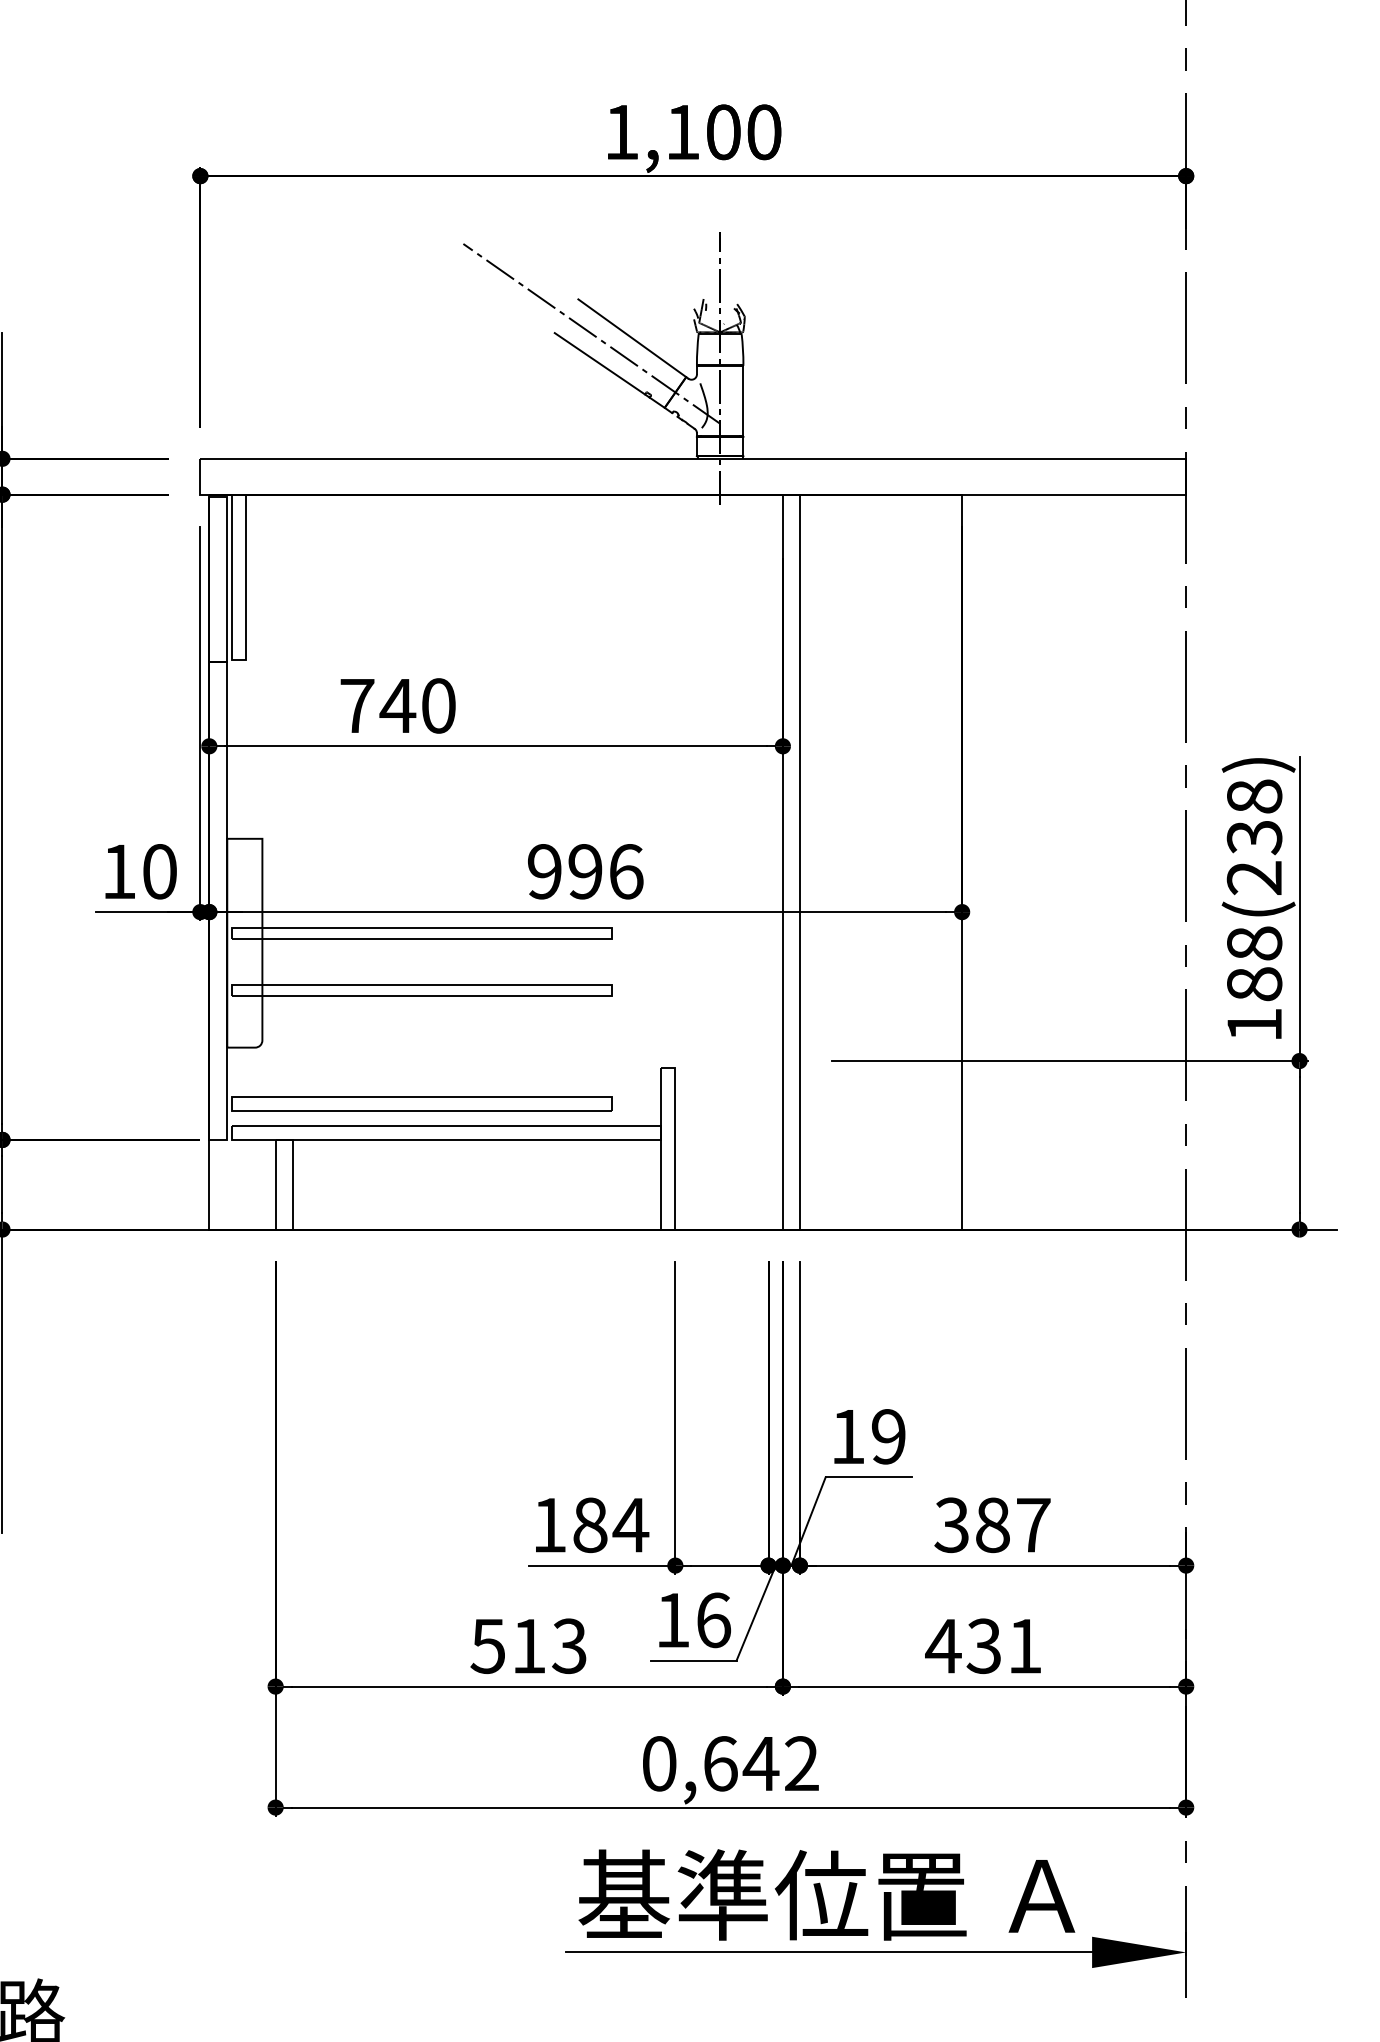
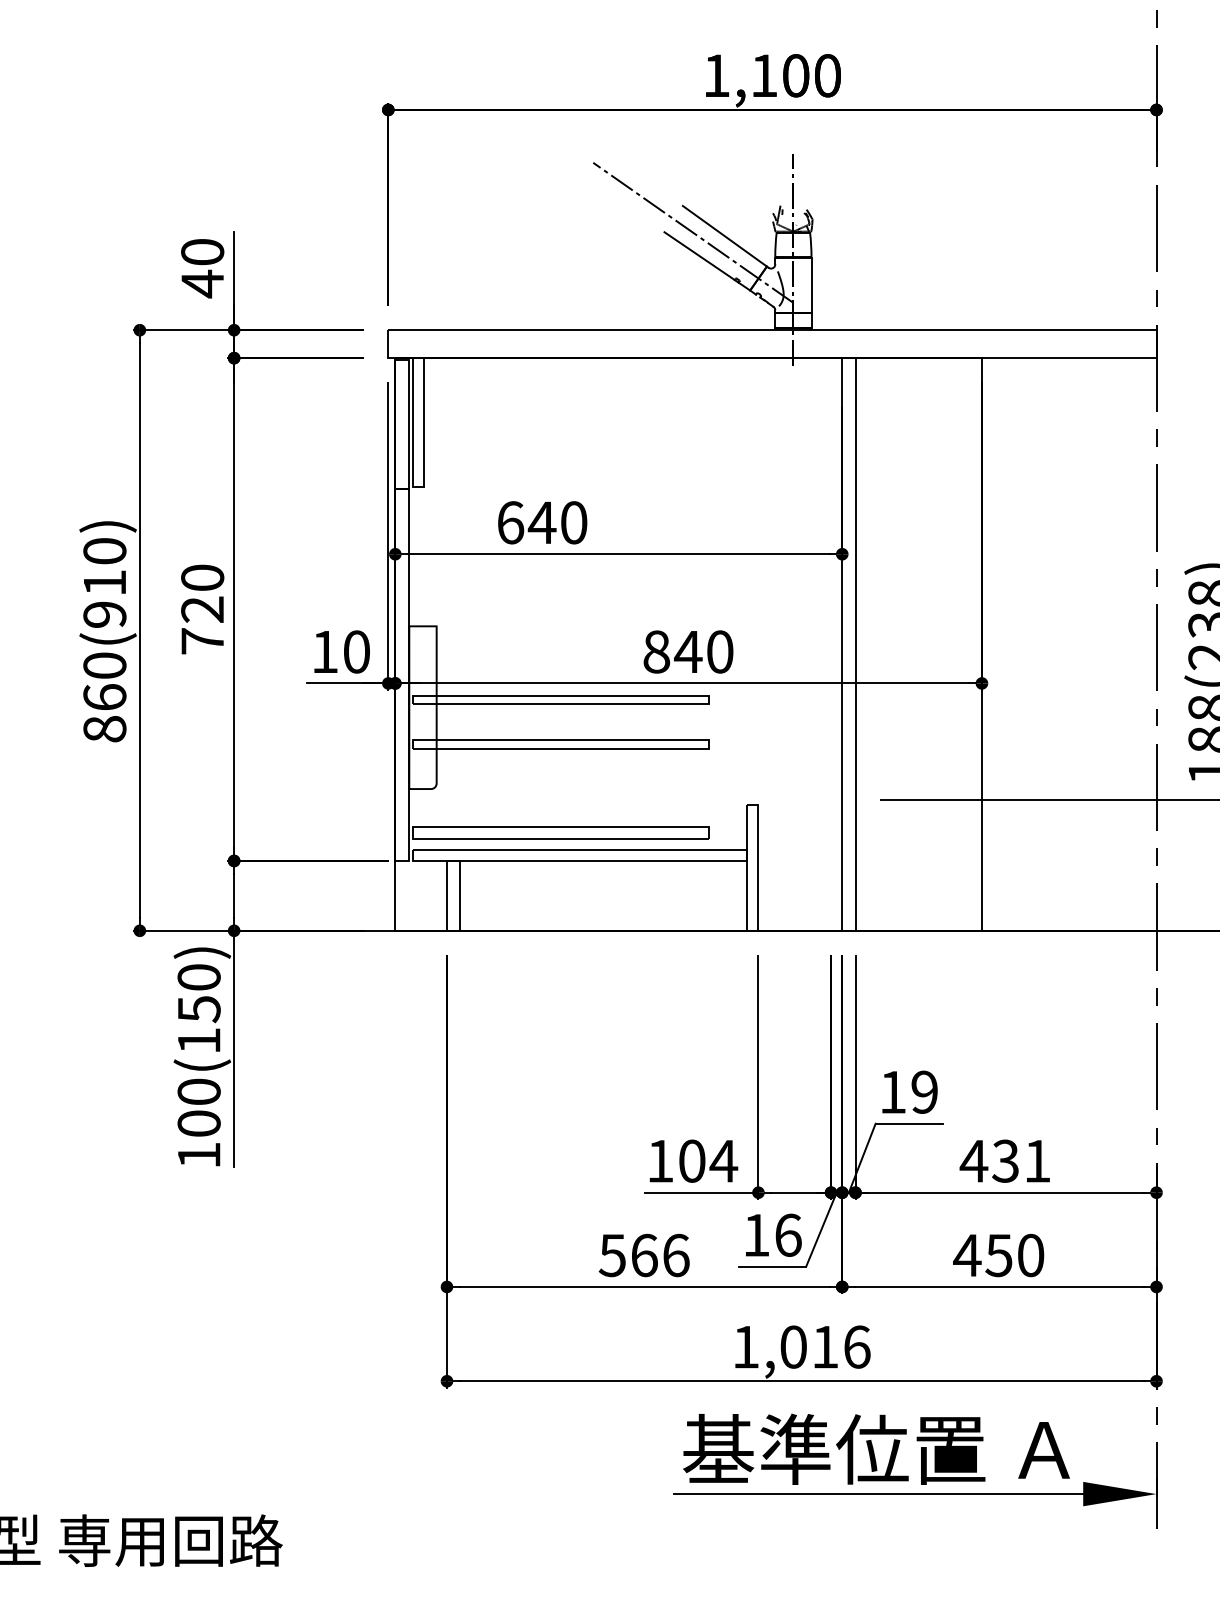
text: (357, 705) -> (510, 522), 740 -> 640
text: (585, 871) -> (688, 651), 996 -> 840
text: (590, 1524) -> (692, 1160), 184 -> 104
text: (991, 1524) -> (1004, 1160), 387 -> 431
text: (549, 1646) -> (660, 1255), 513 -> 566
text: (1003, 1646) -> (1014, 1255), 431 -> 450
text: (730, 1763) -> (801, 1346), 0,642 -> 1,016

